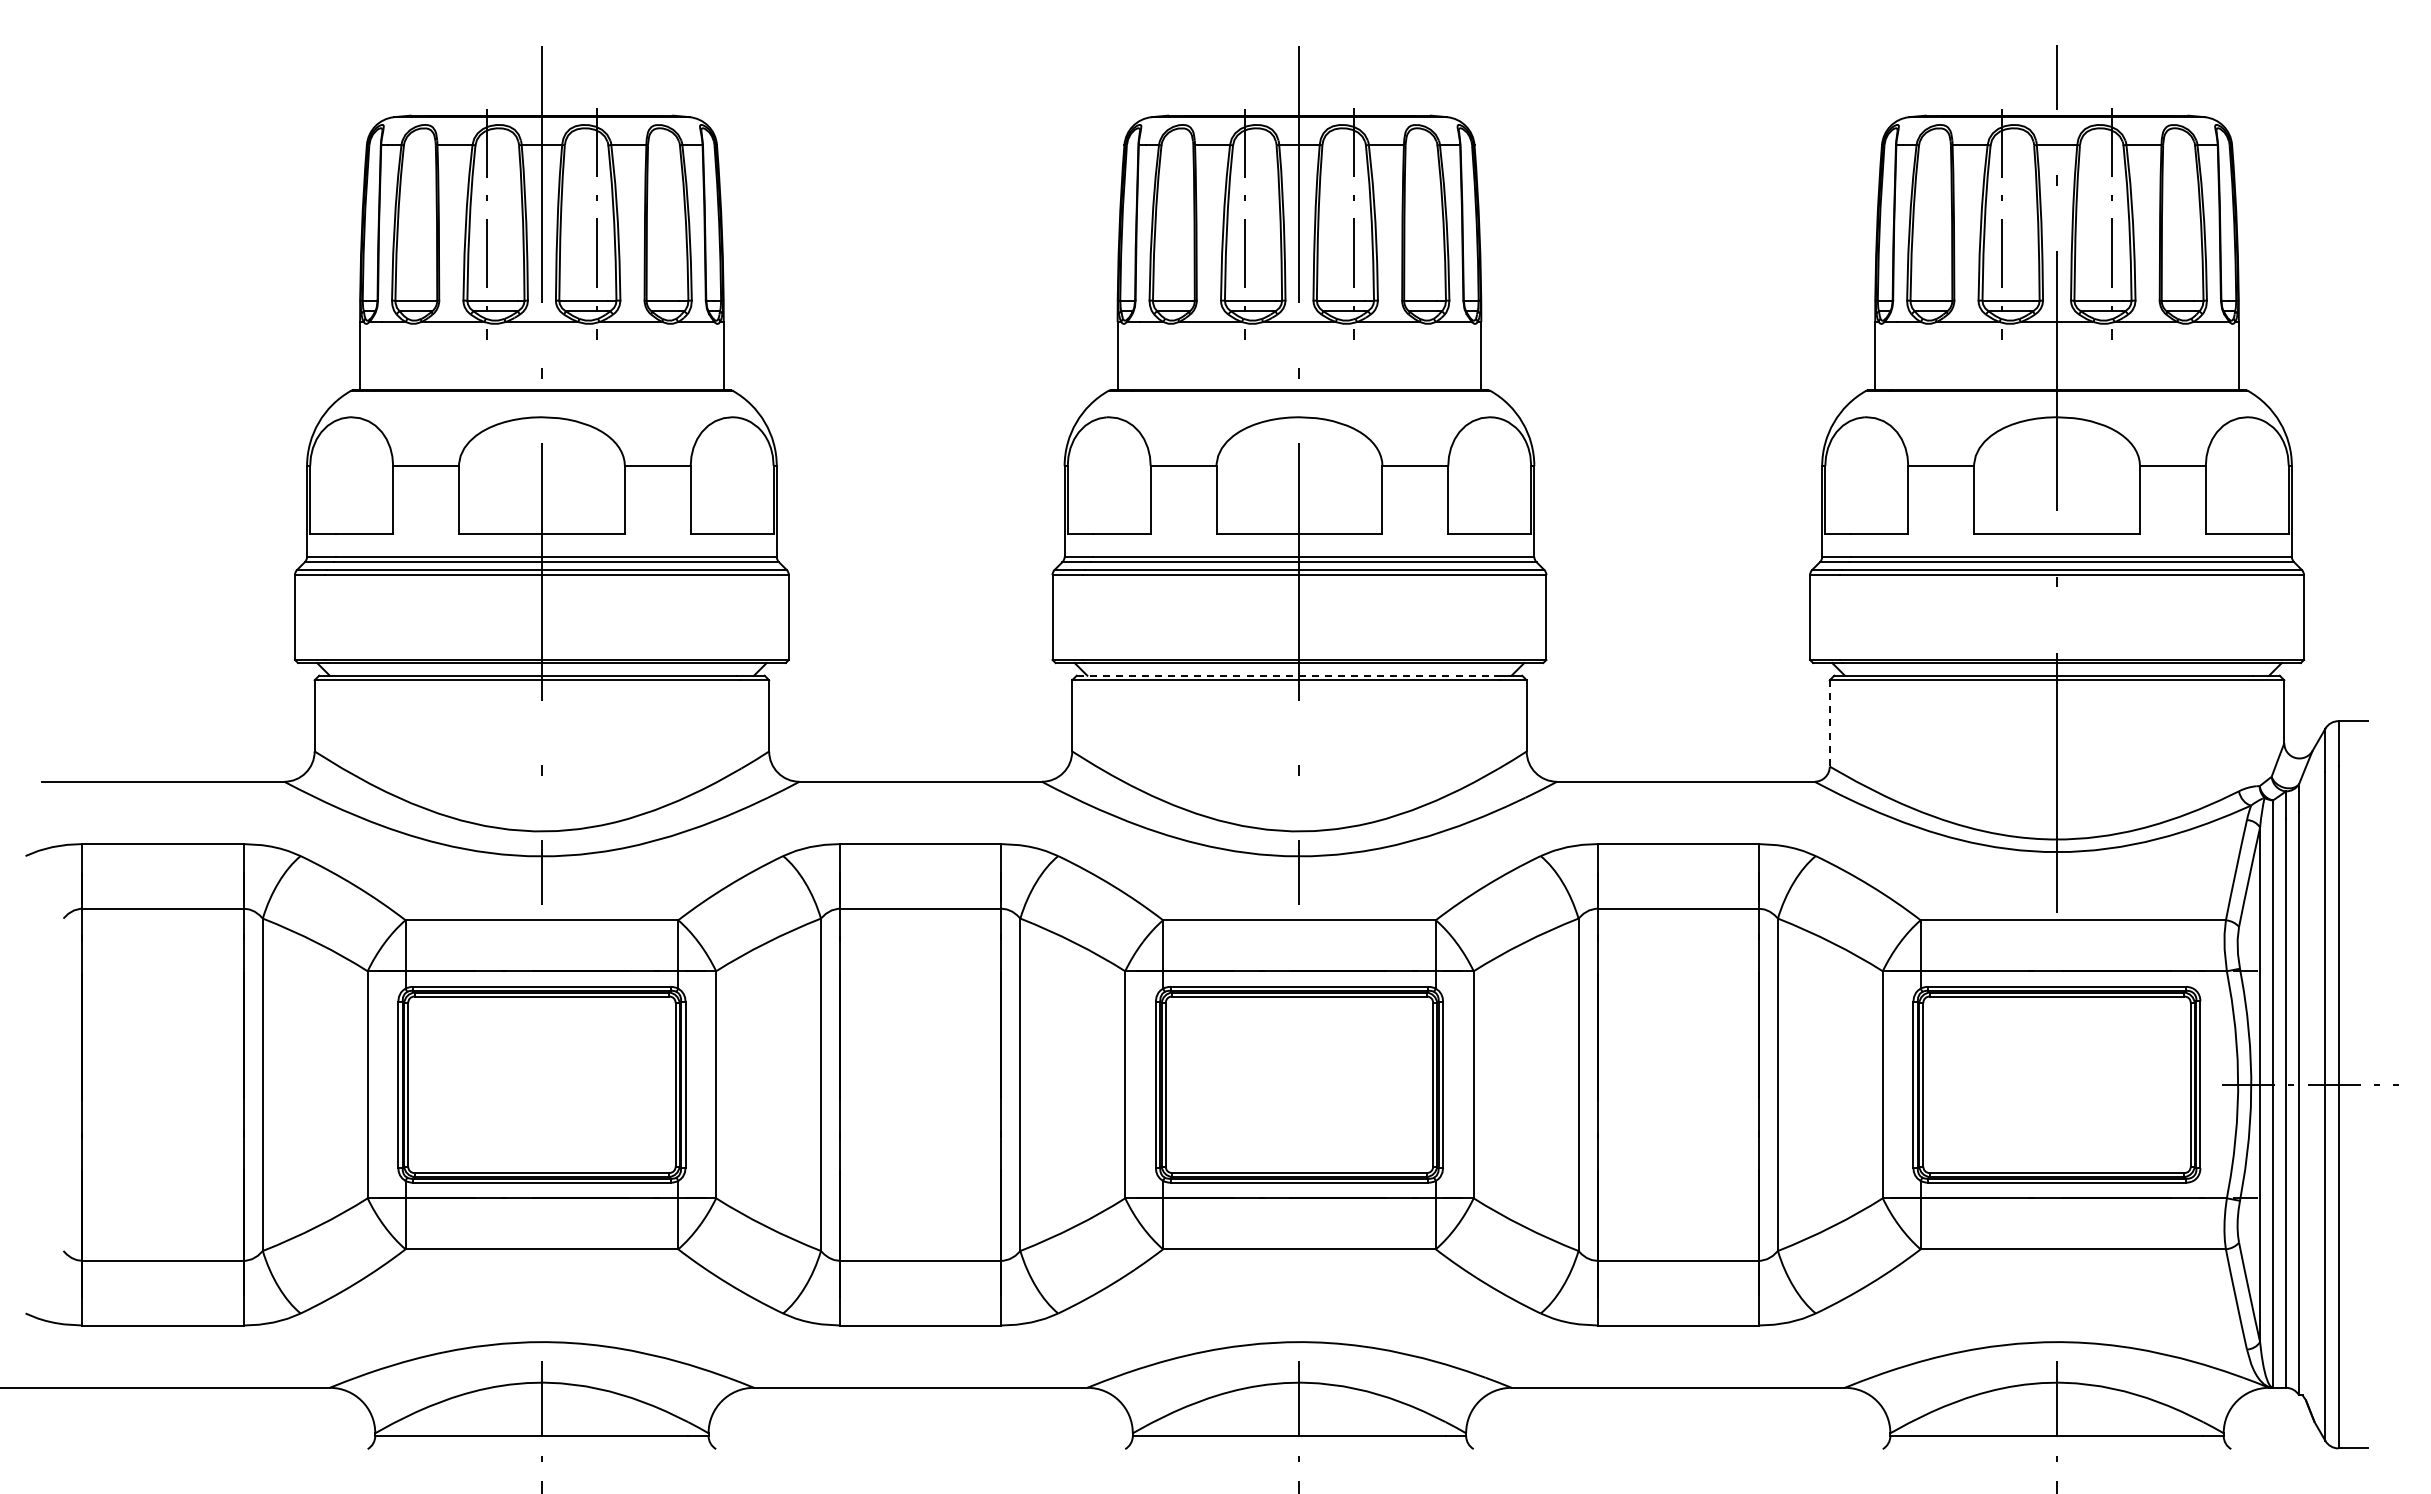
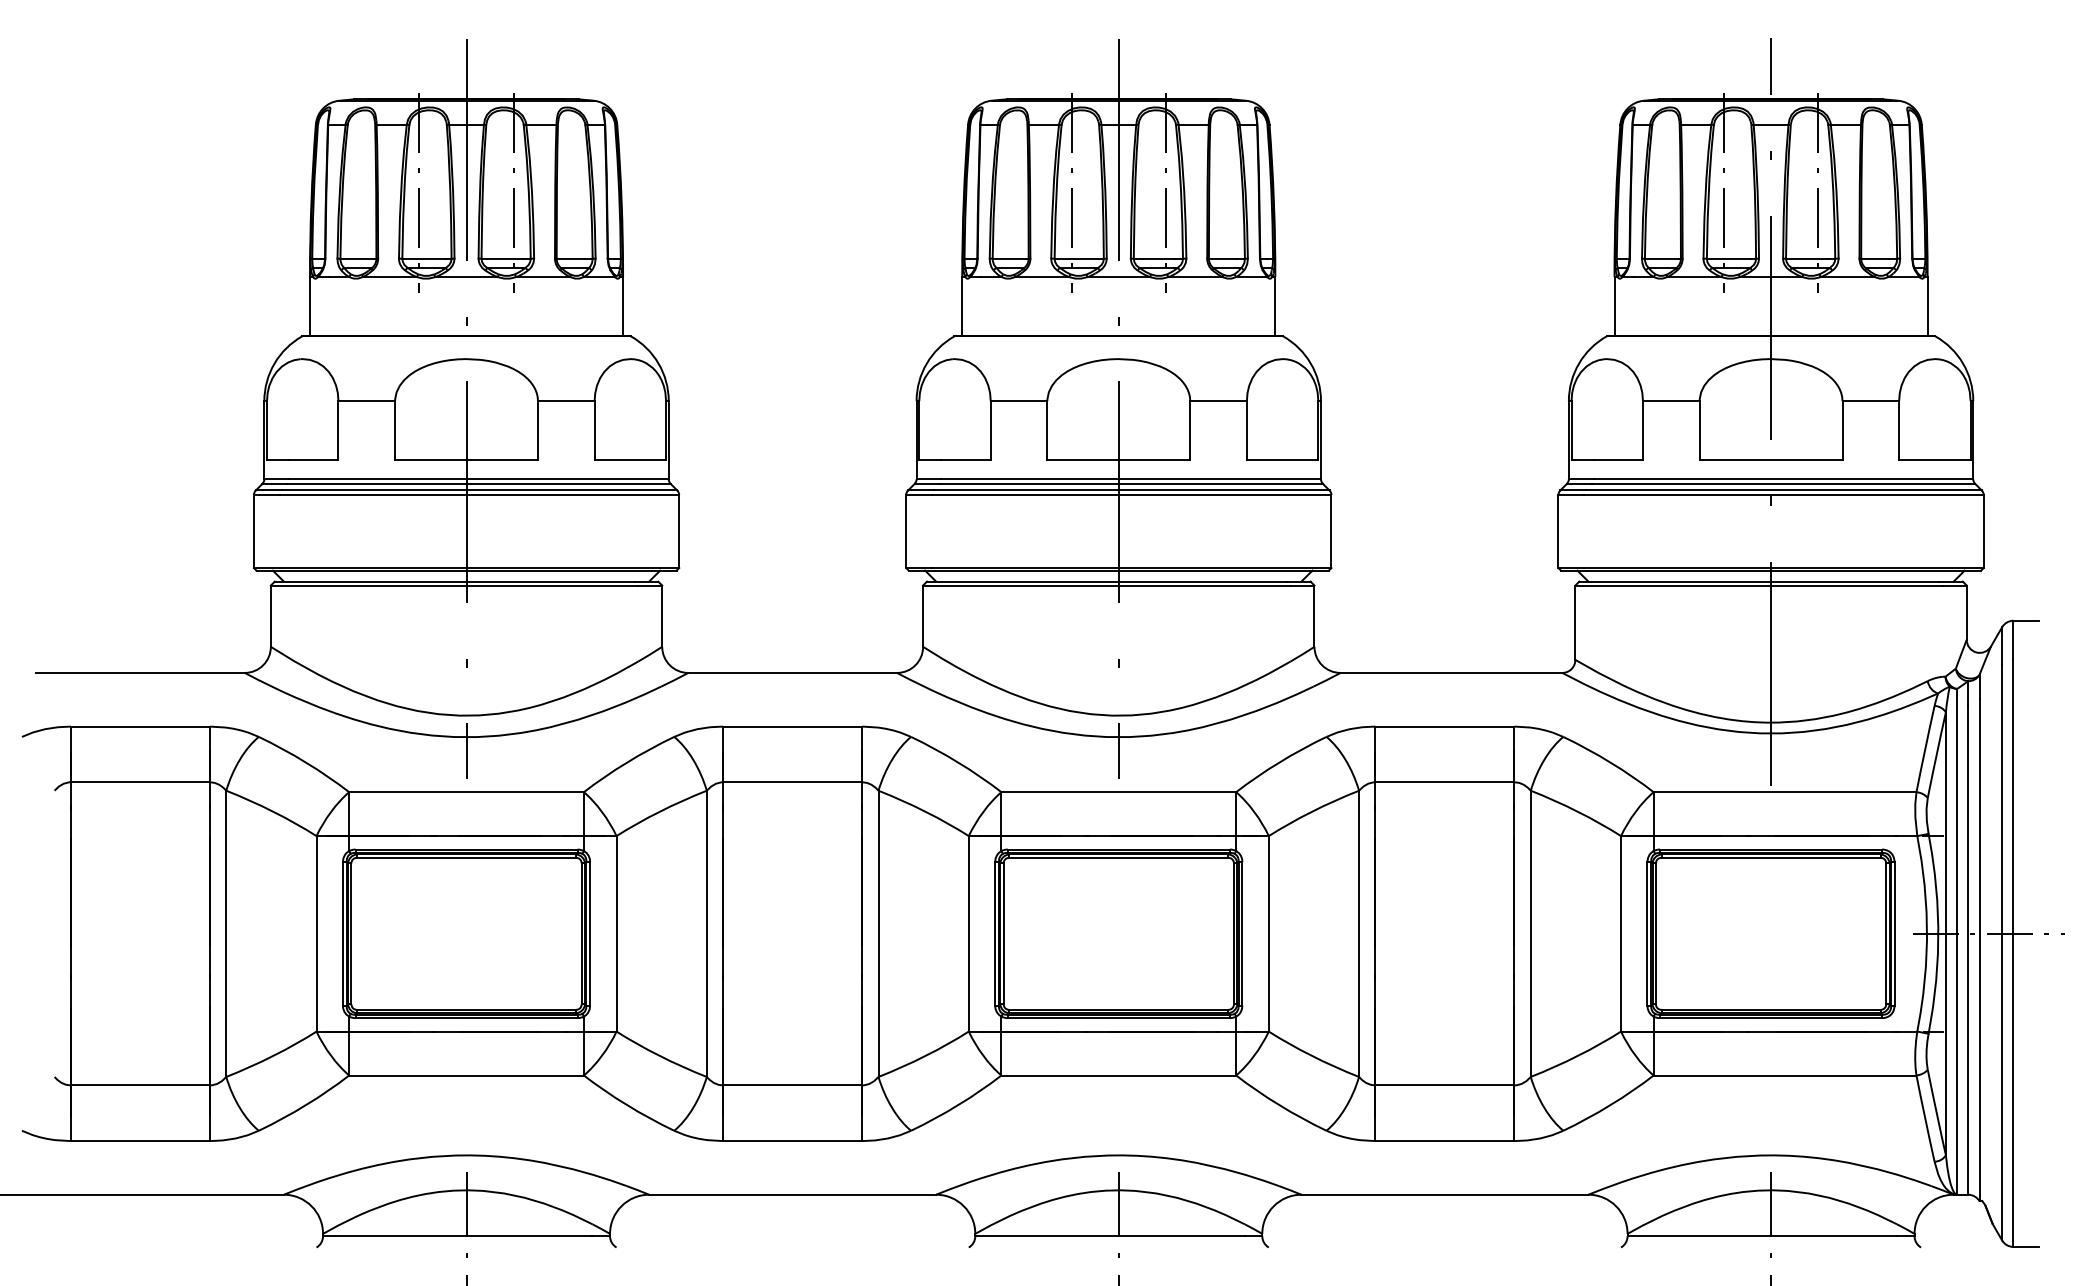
line: (1286, 675) -> (1107, 581), dashed -> solid
line: (1829, 723) -> (1575, 622), dashed -> solid

